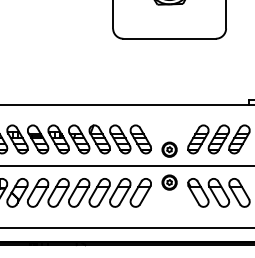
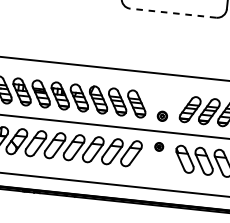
line: (169, 38) -> (173, 12), solid -> dashed
part: (169, 149) -> (162, 116), size x0.7
part: (169, 182) -> (159, 146), size x0.6

